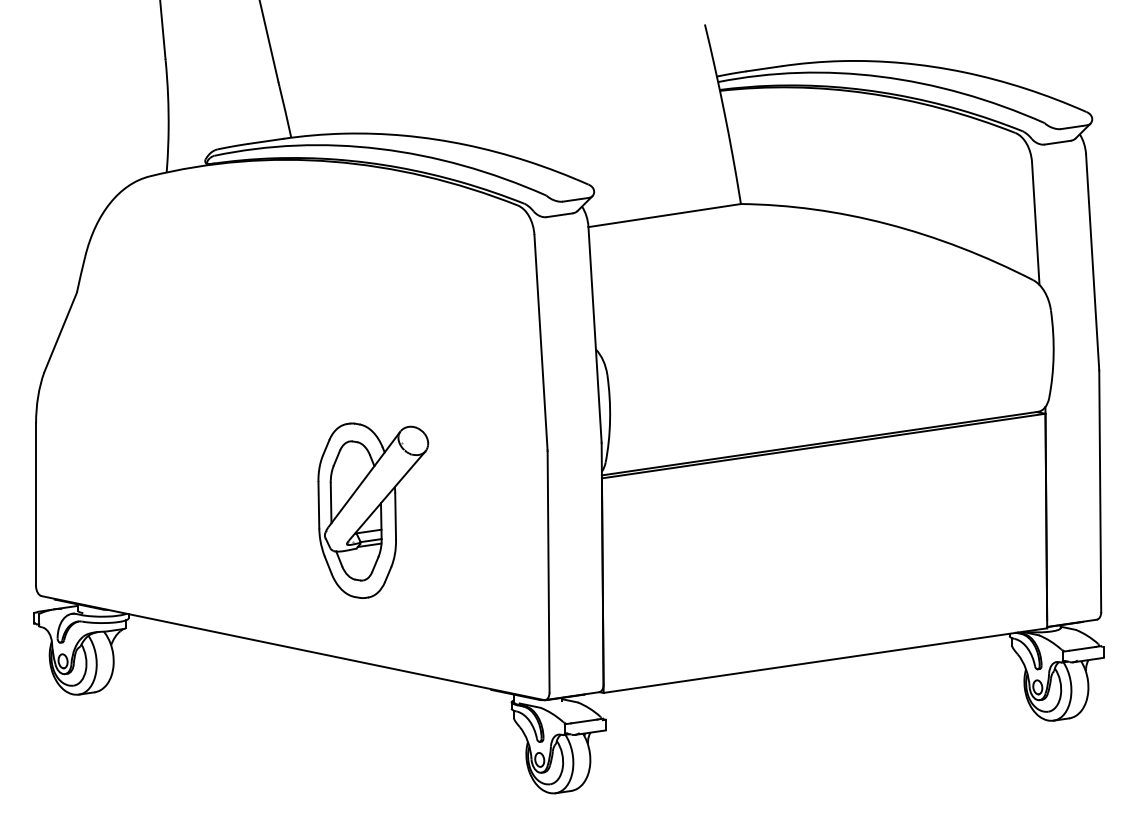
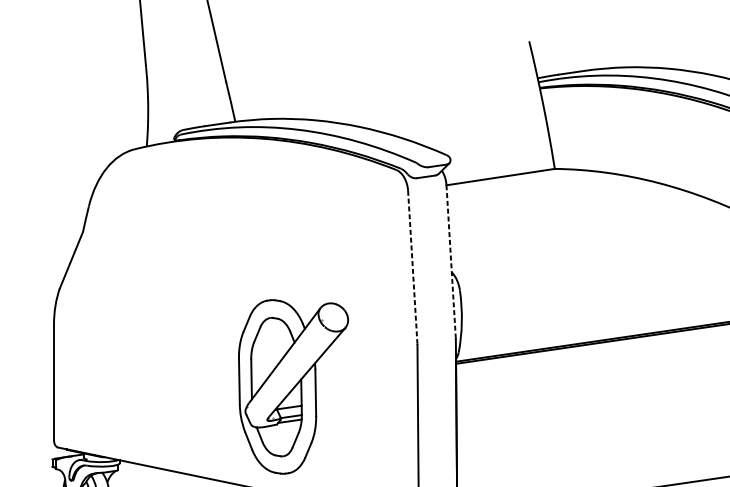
line: (595, 334) -> (451, 261), solid -> dashed
line: (540, 342) -> (412, 267), solid -> dashed
part: (373, 510) -> (293, 386), size x1.4

